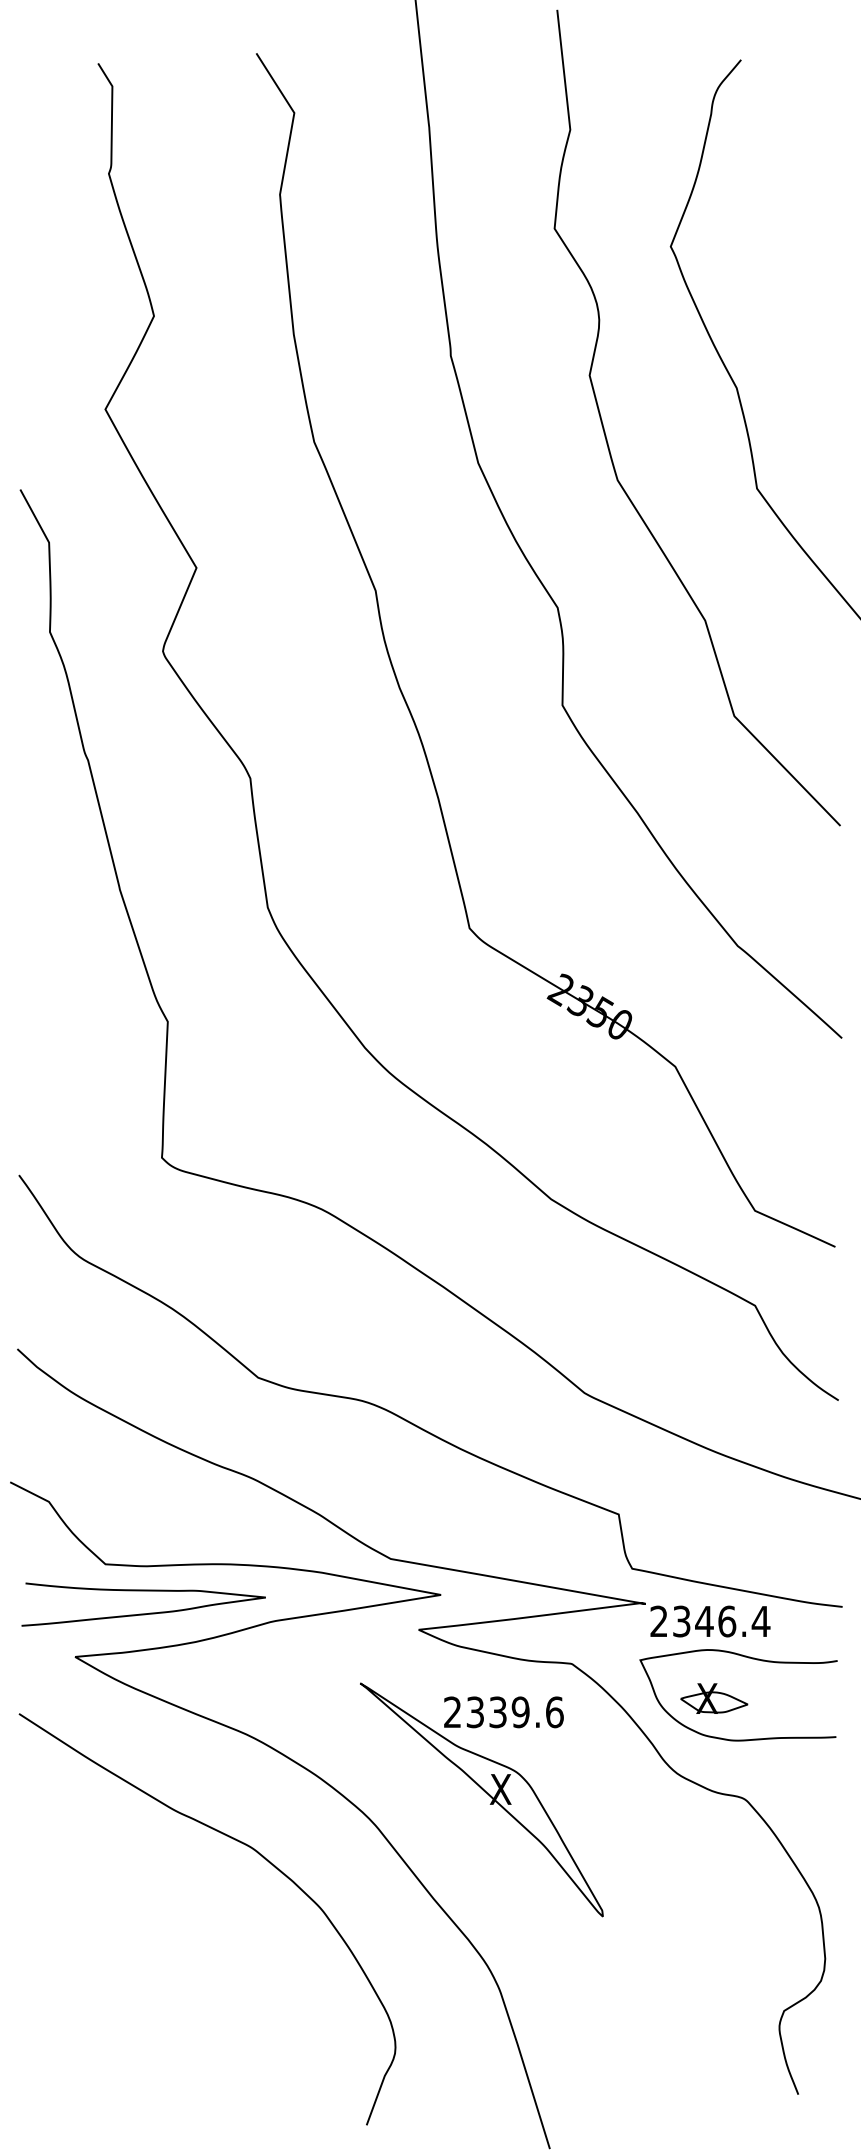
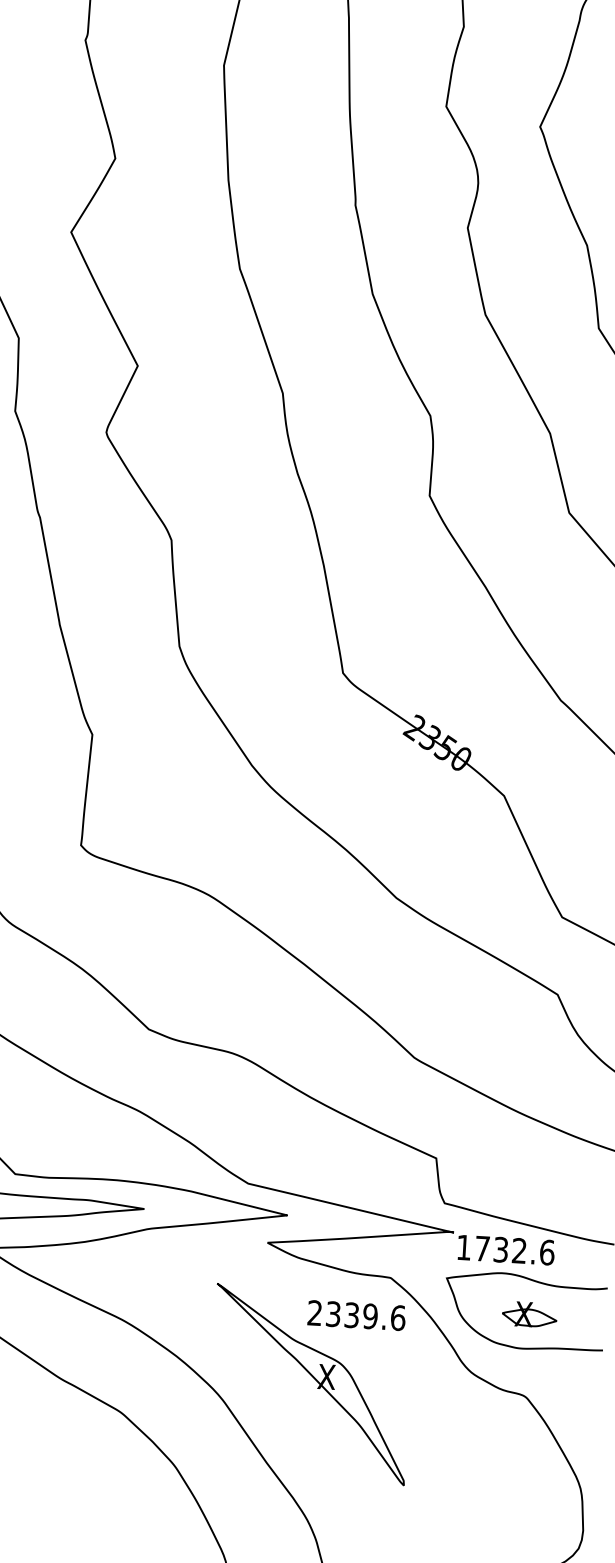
text: (710, 1621) -> (505, 1250), 2346.4 -> 1732.6
part: (714, 1698) -> (529, 1314), moved
text: (503, 1712) -> (356, 1315), moved

